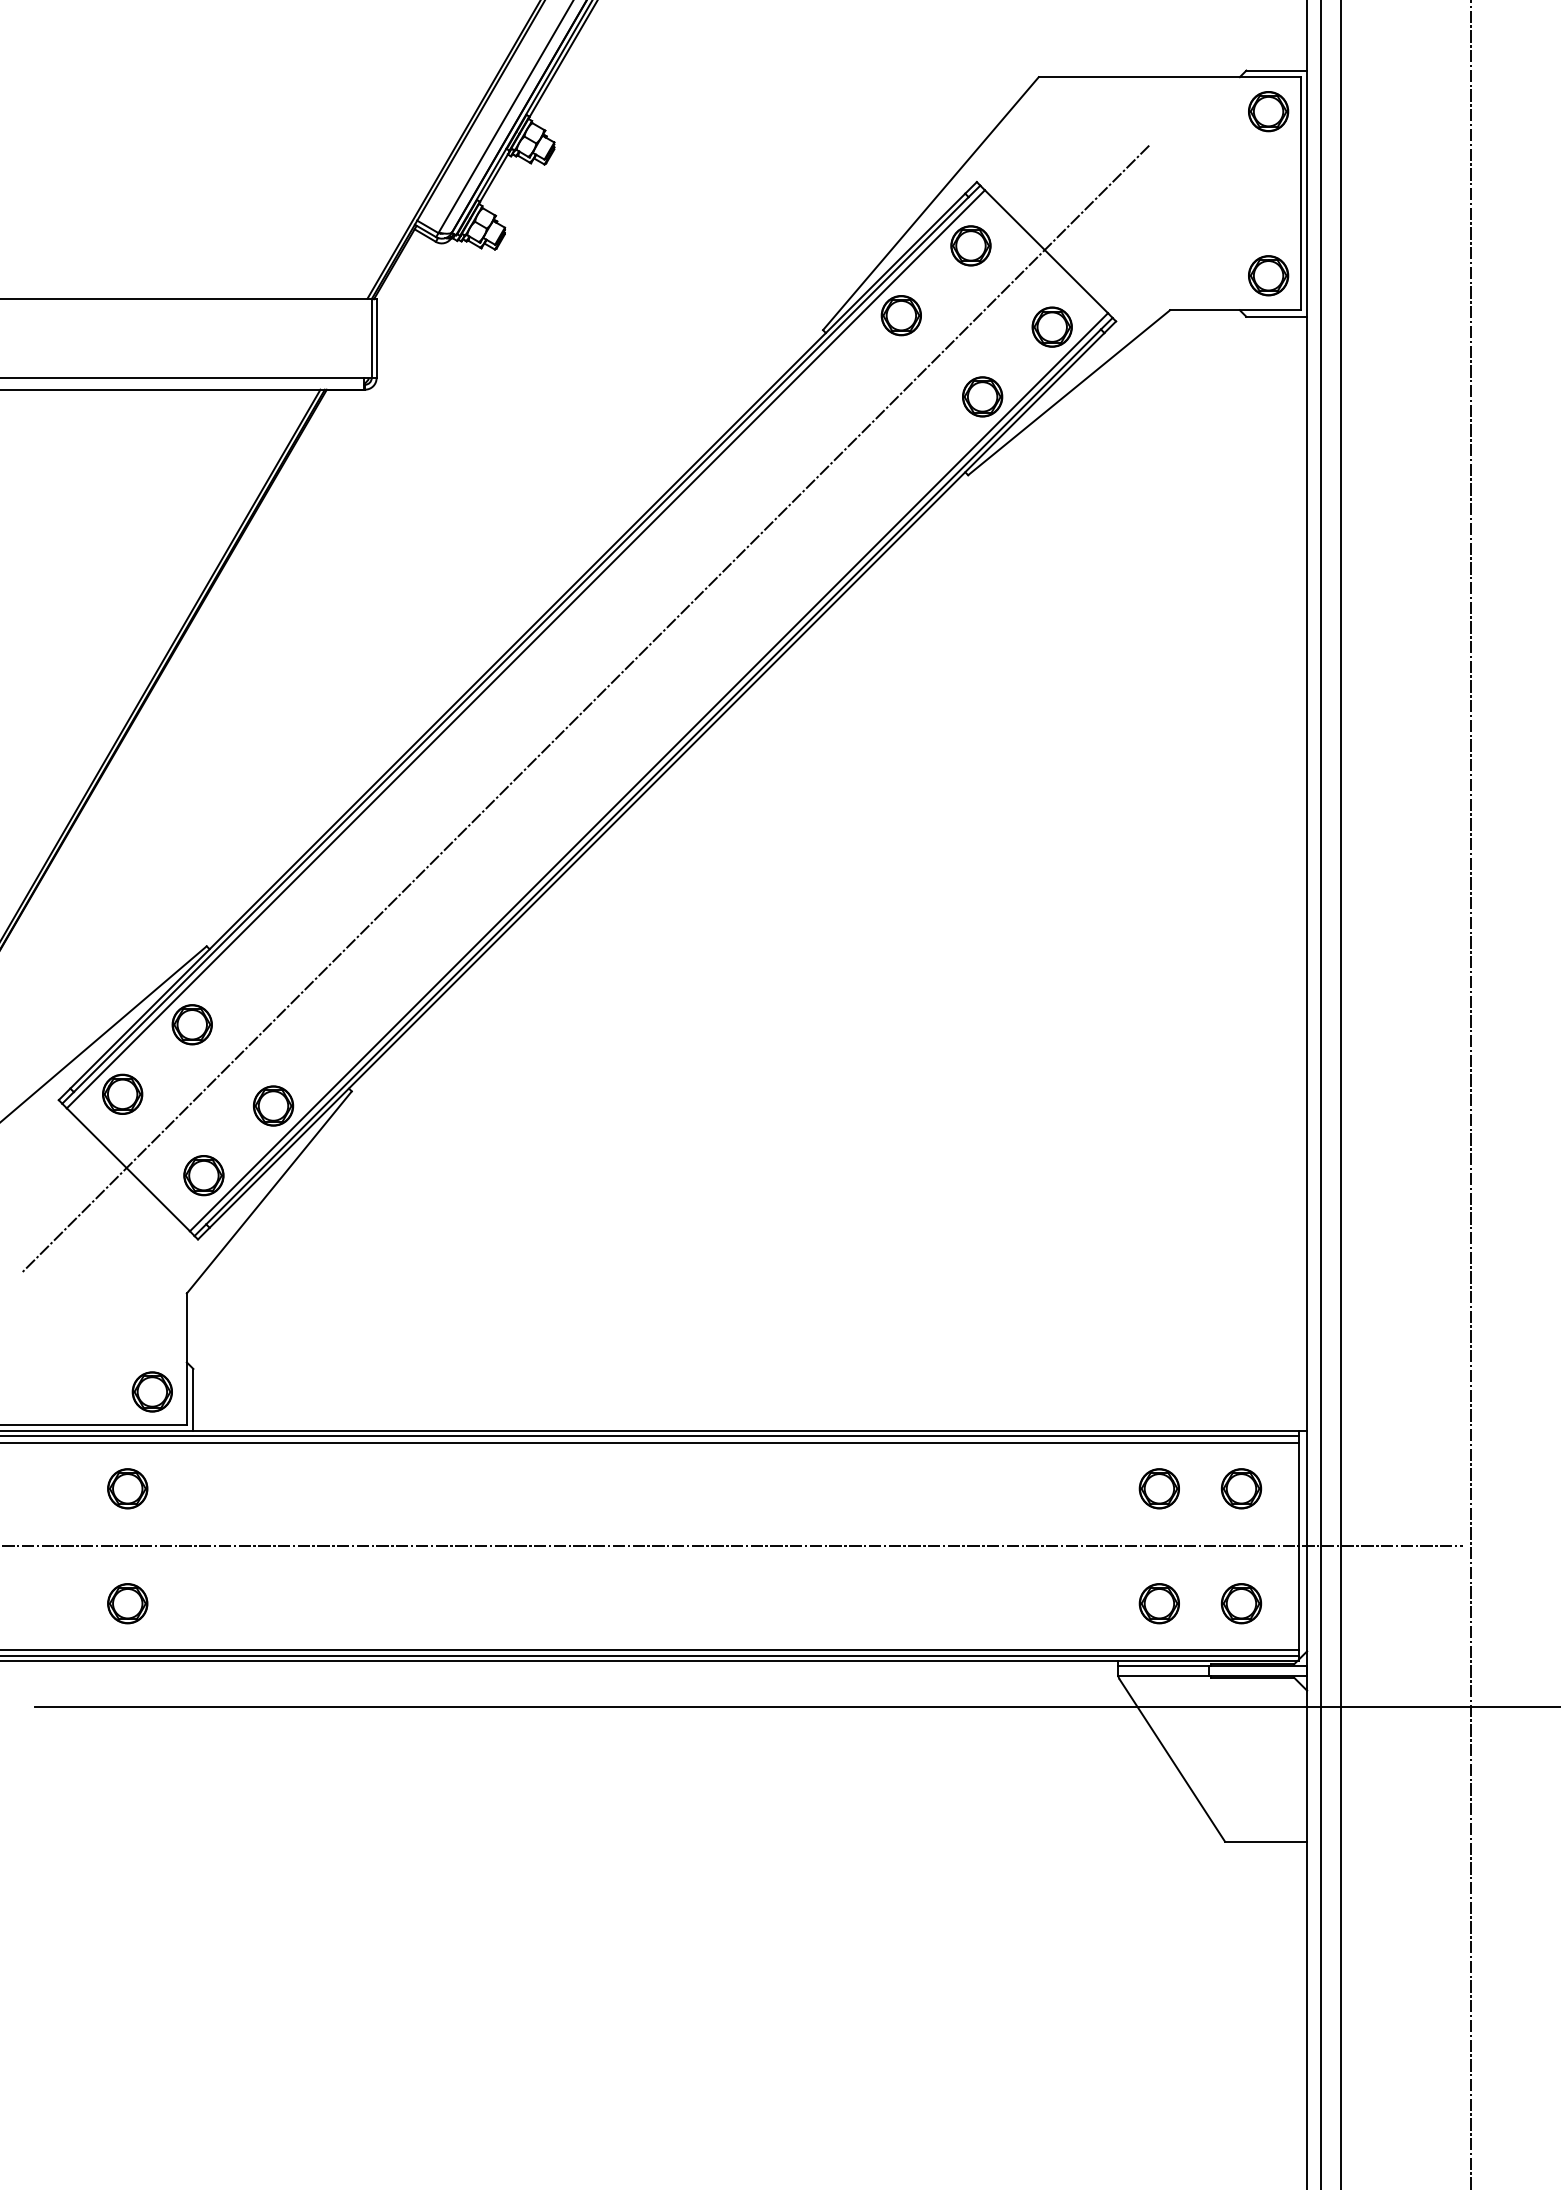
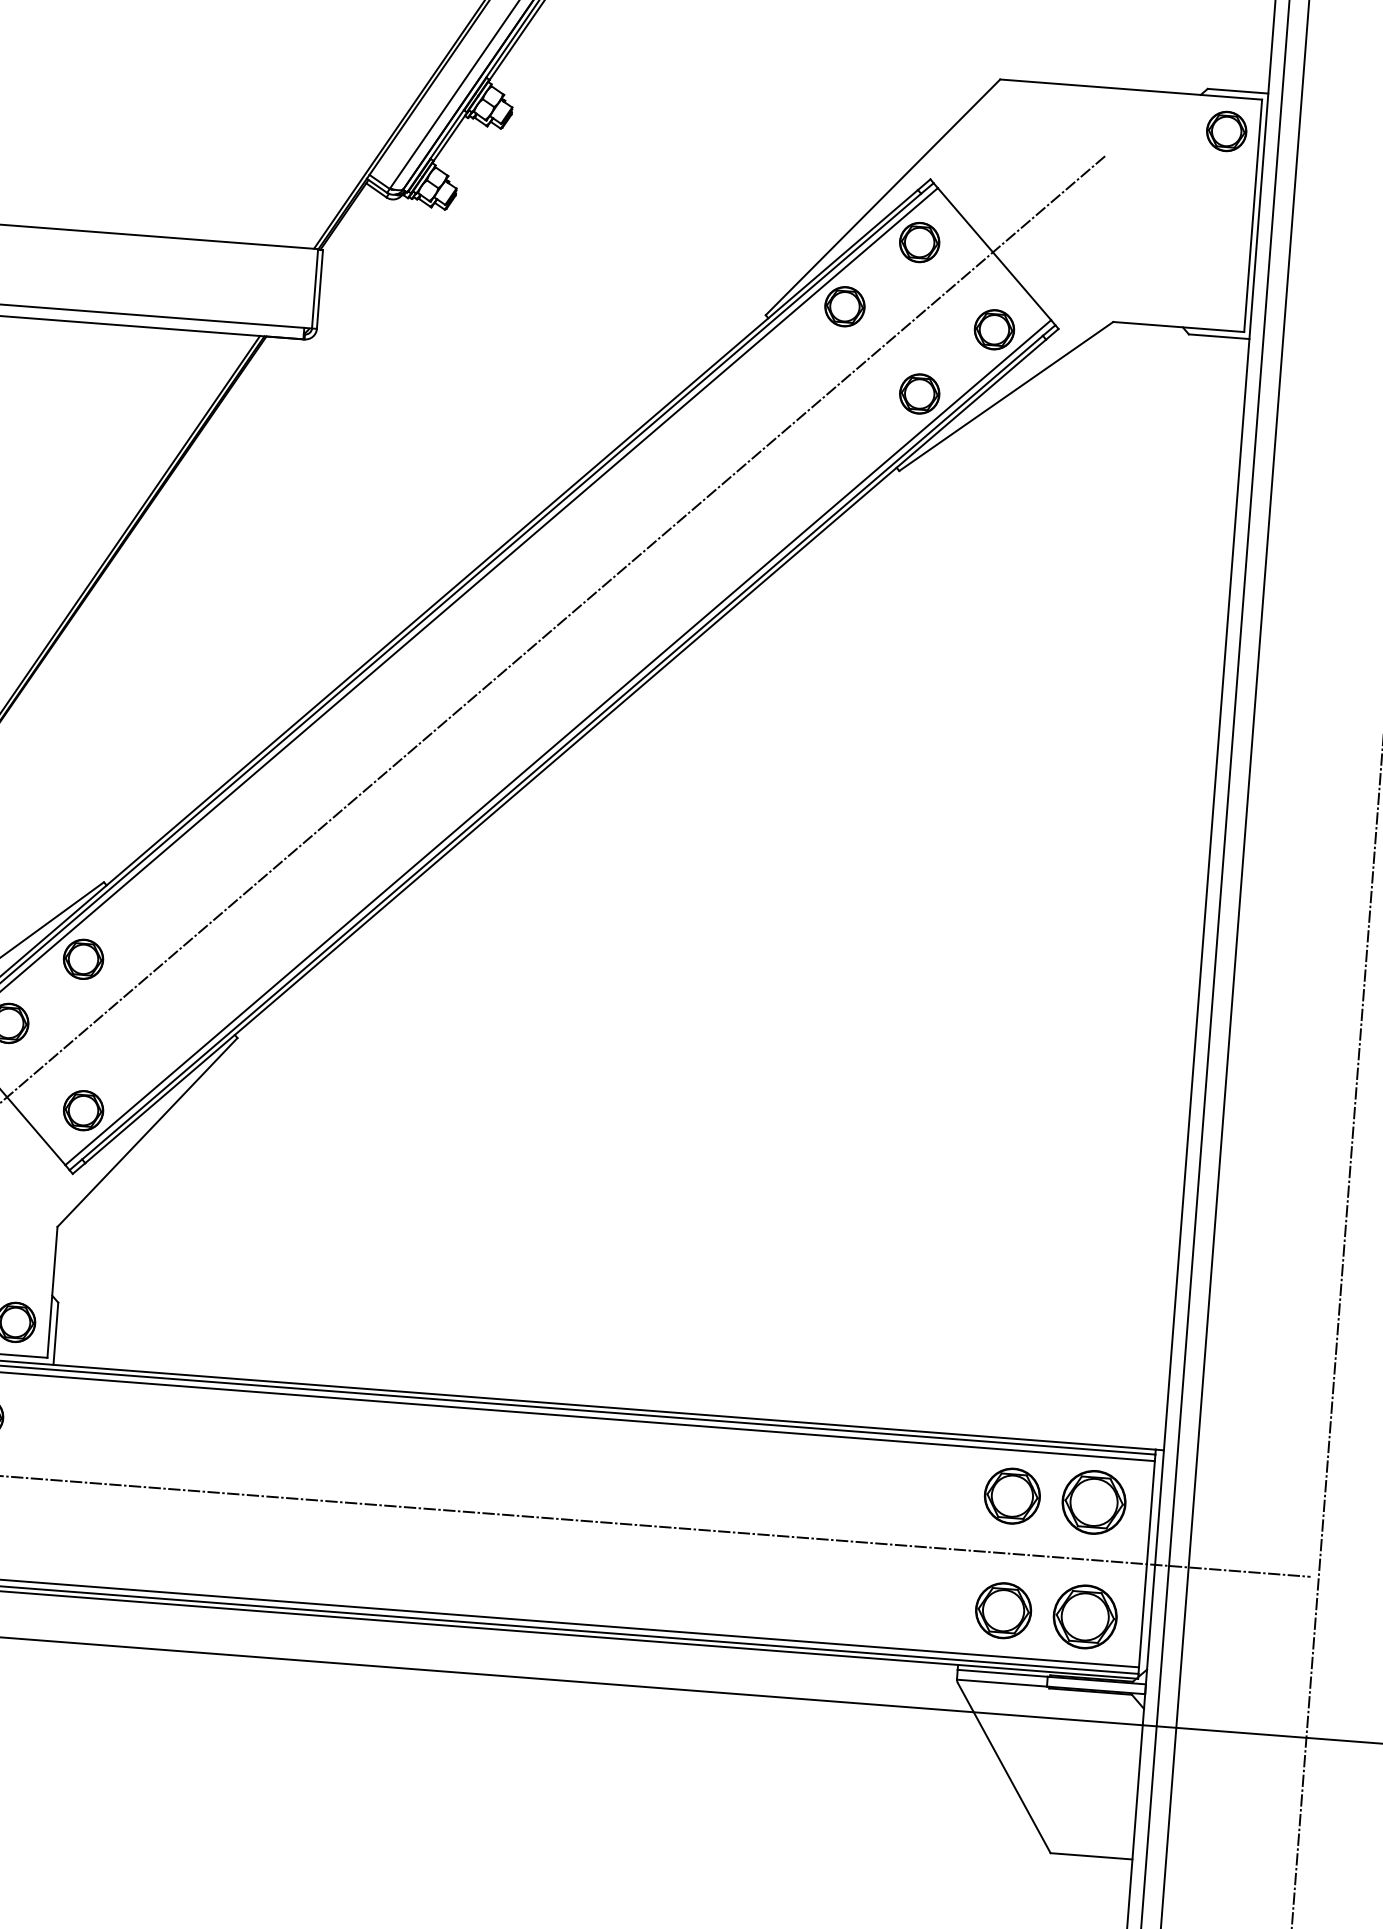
part: (1268, 275) -> (1214, 294), removed
part: (273, 1105) -> (158, 1046), removed
part: (1158, 1488) -> (1011, 1495), size x1.4
part: (1241, 1488) -> (1094, 1502), size x1.6
part: (1158, 1603) -> (1002, 1610), size x1.4
part: (1241, 1603) -> (1085, 1616), size x1.6

